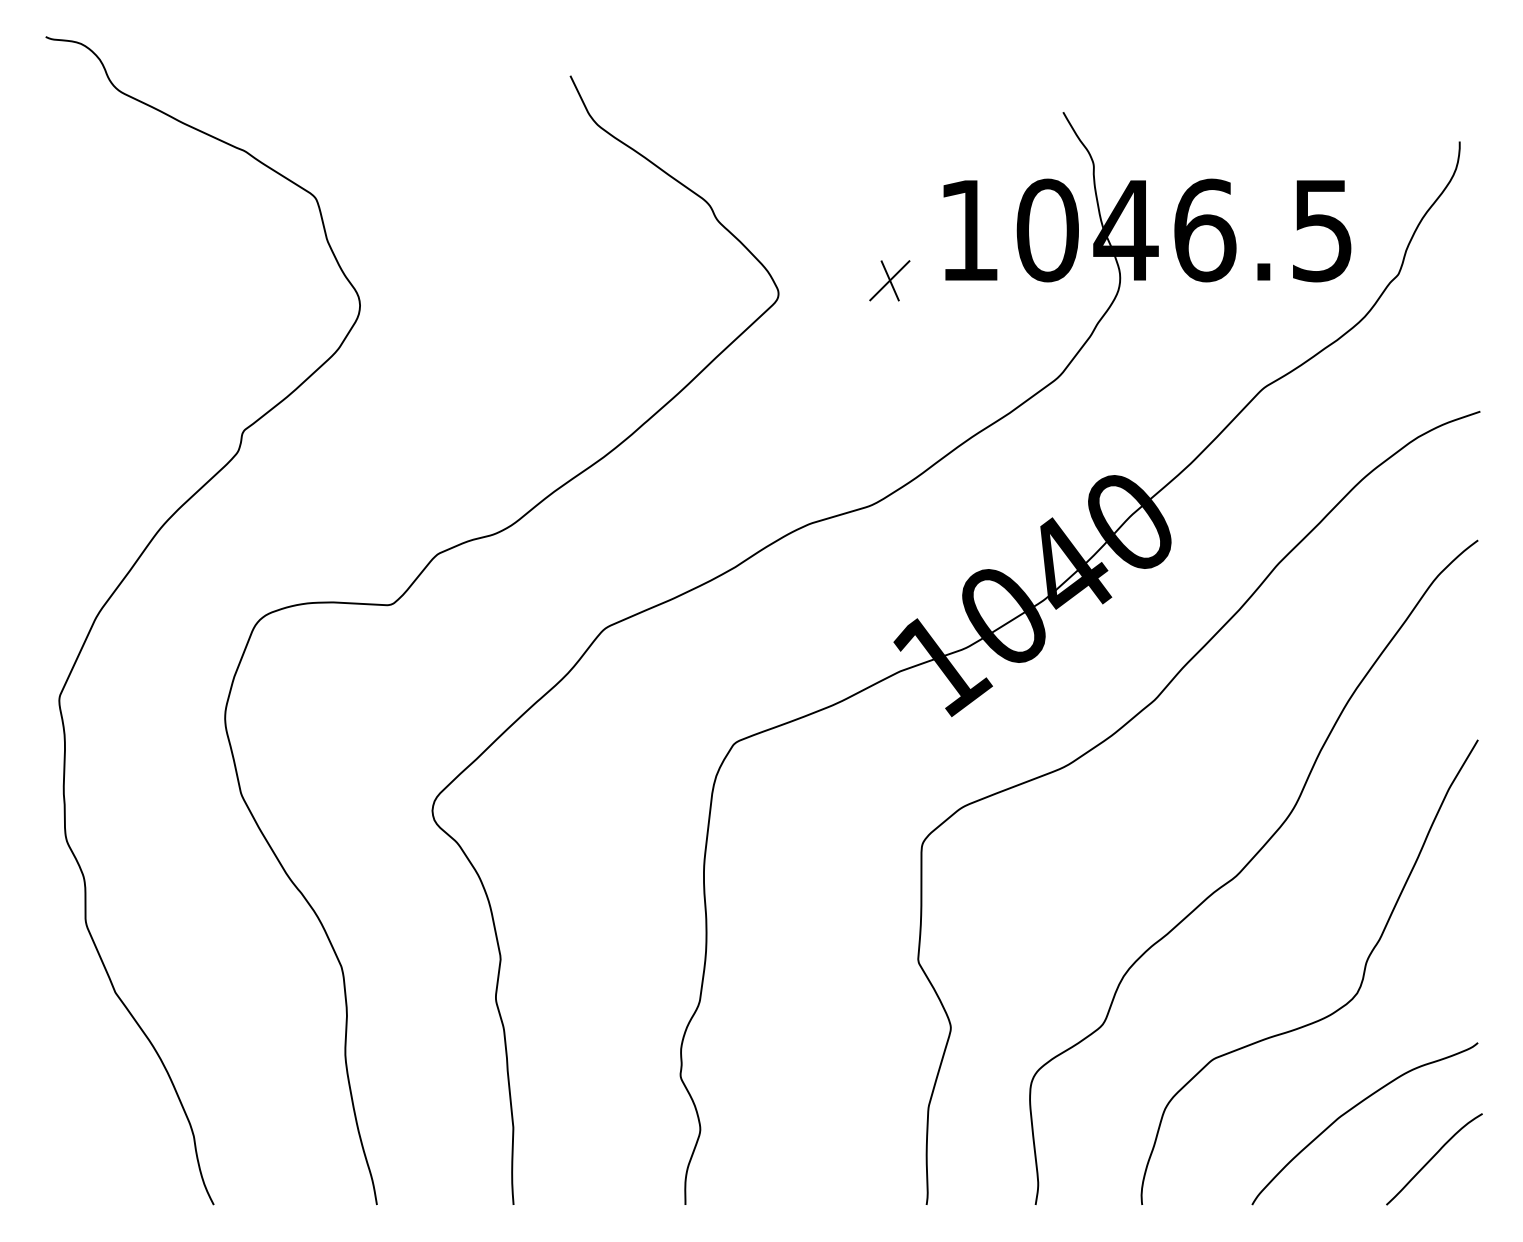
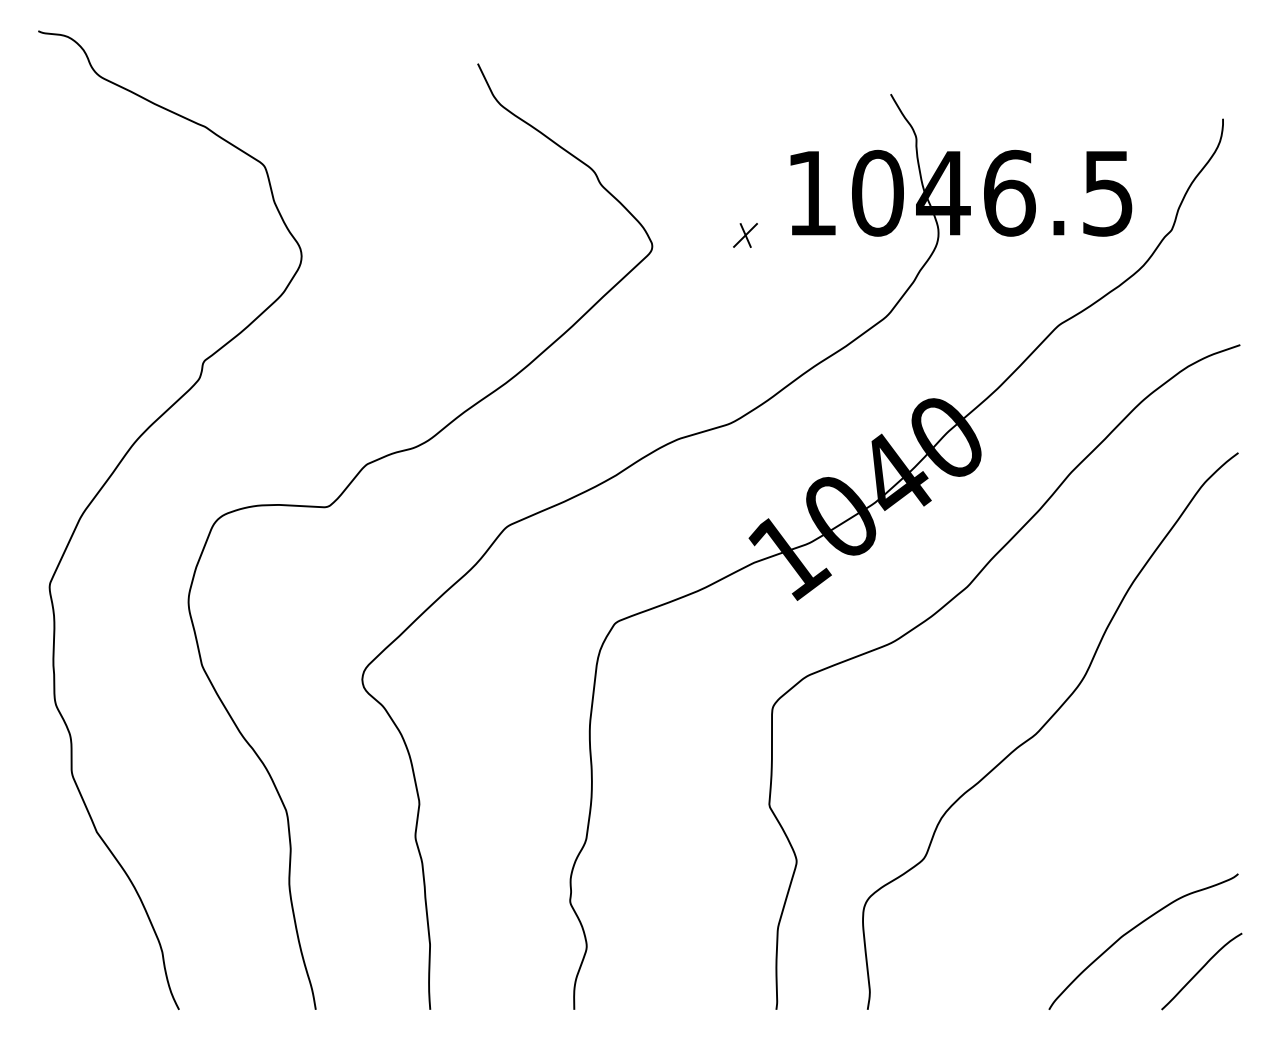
part: (889, 280) -> (745, 235), size x0.7
curve: (1333, 1011) -> (1117, 847), removed

